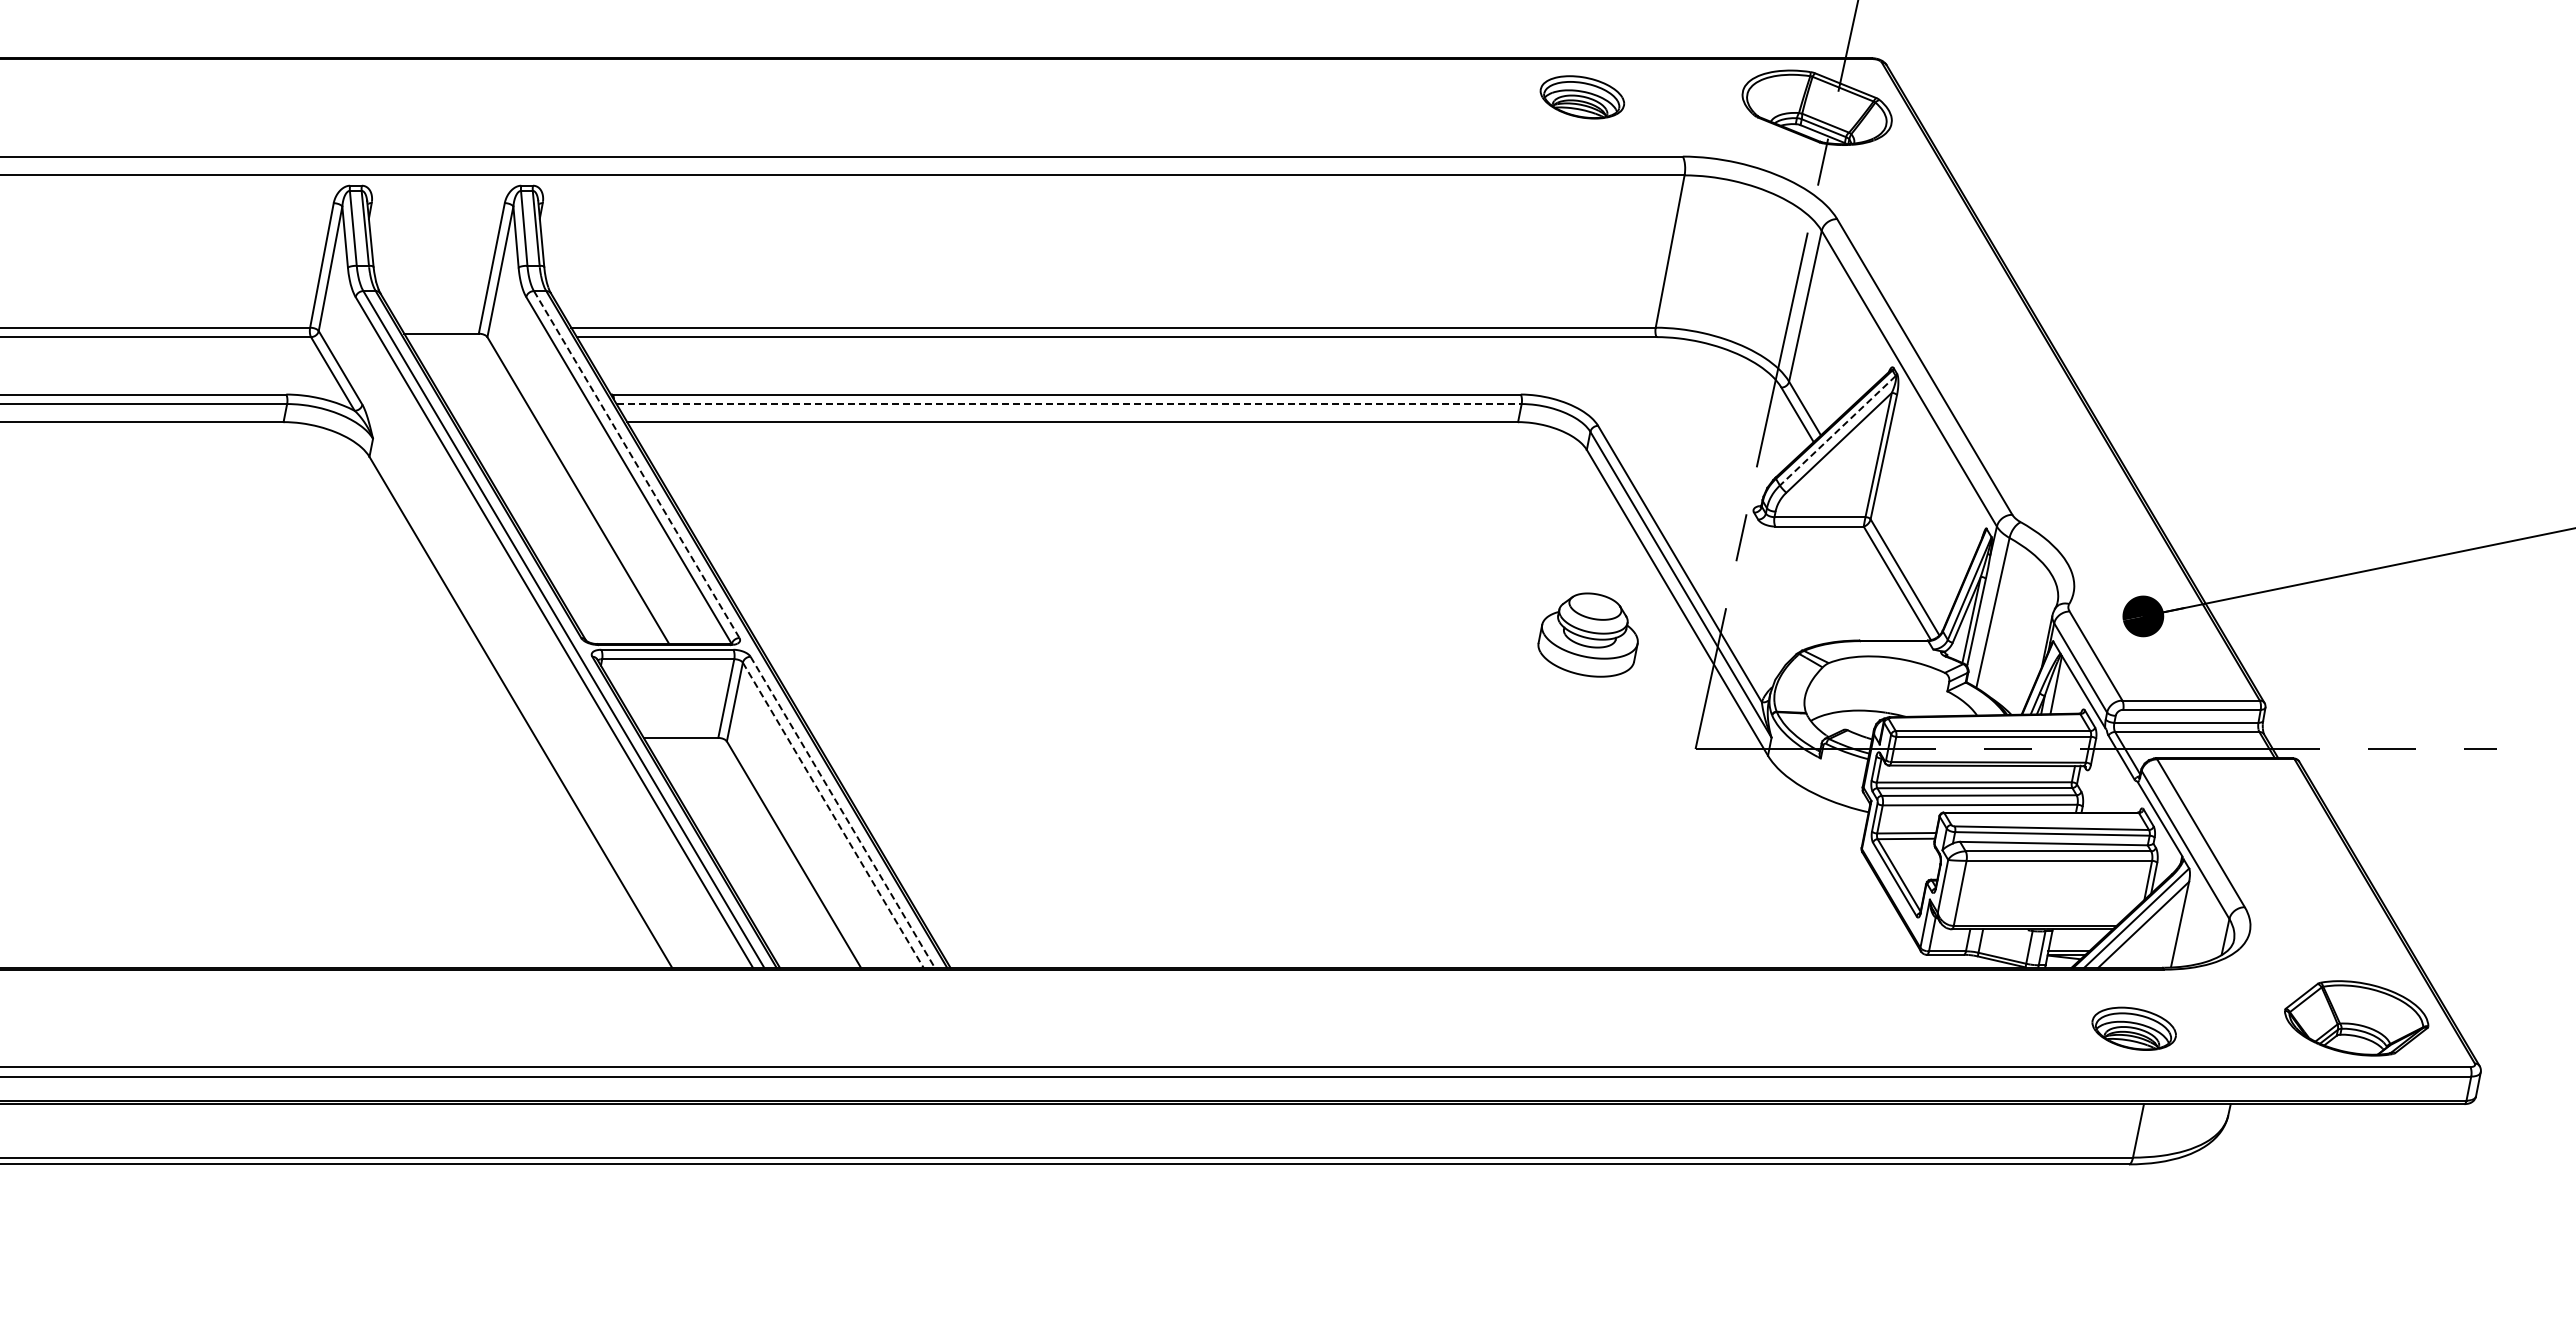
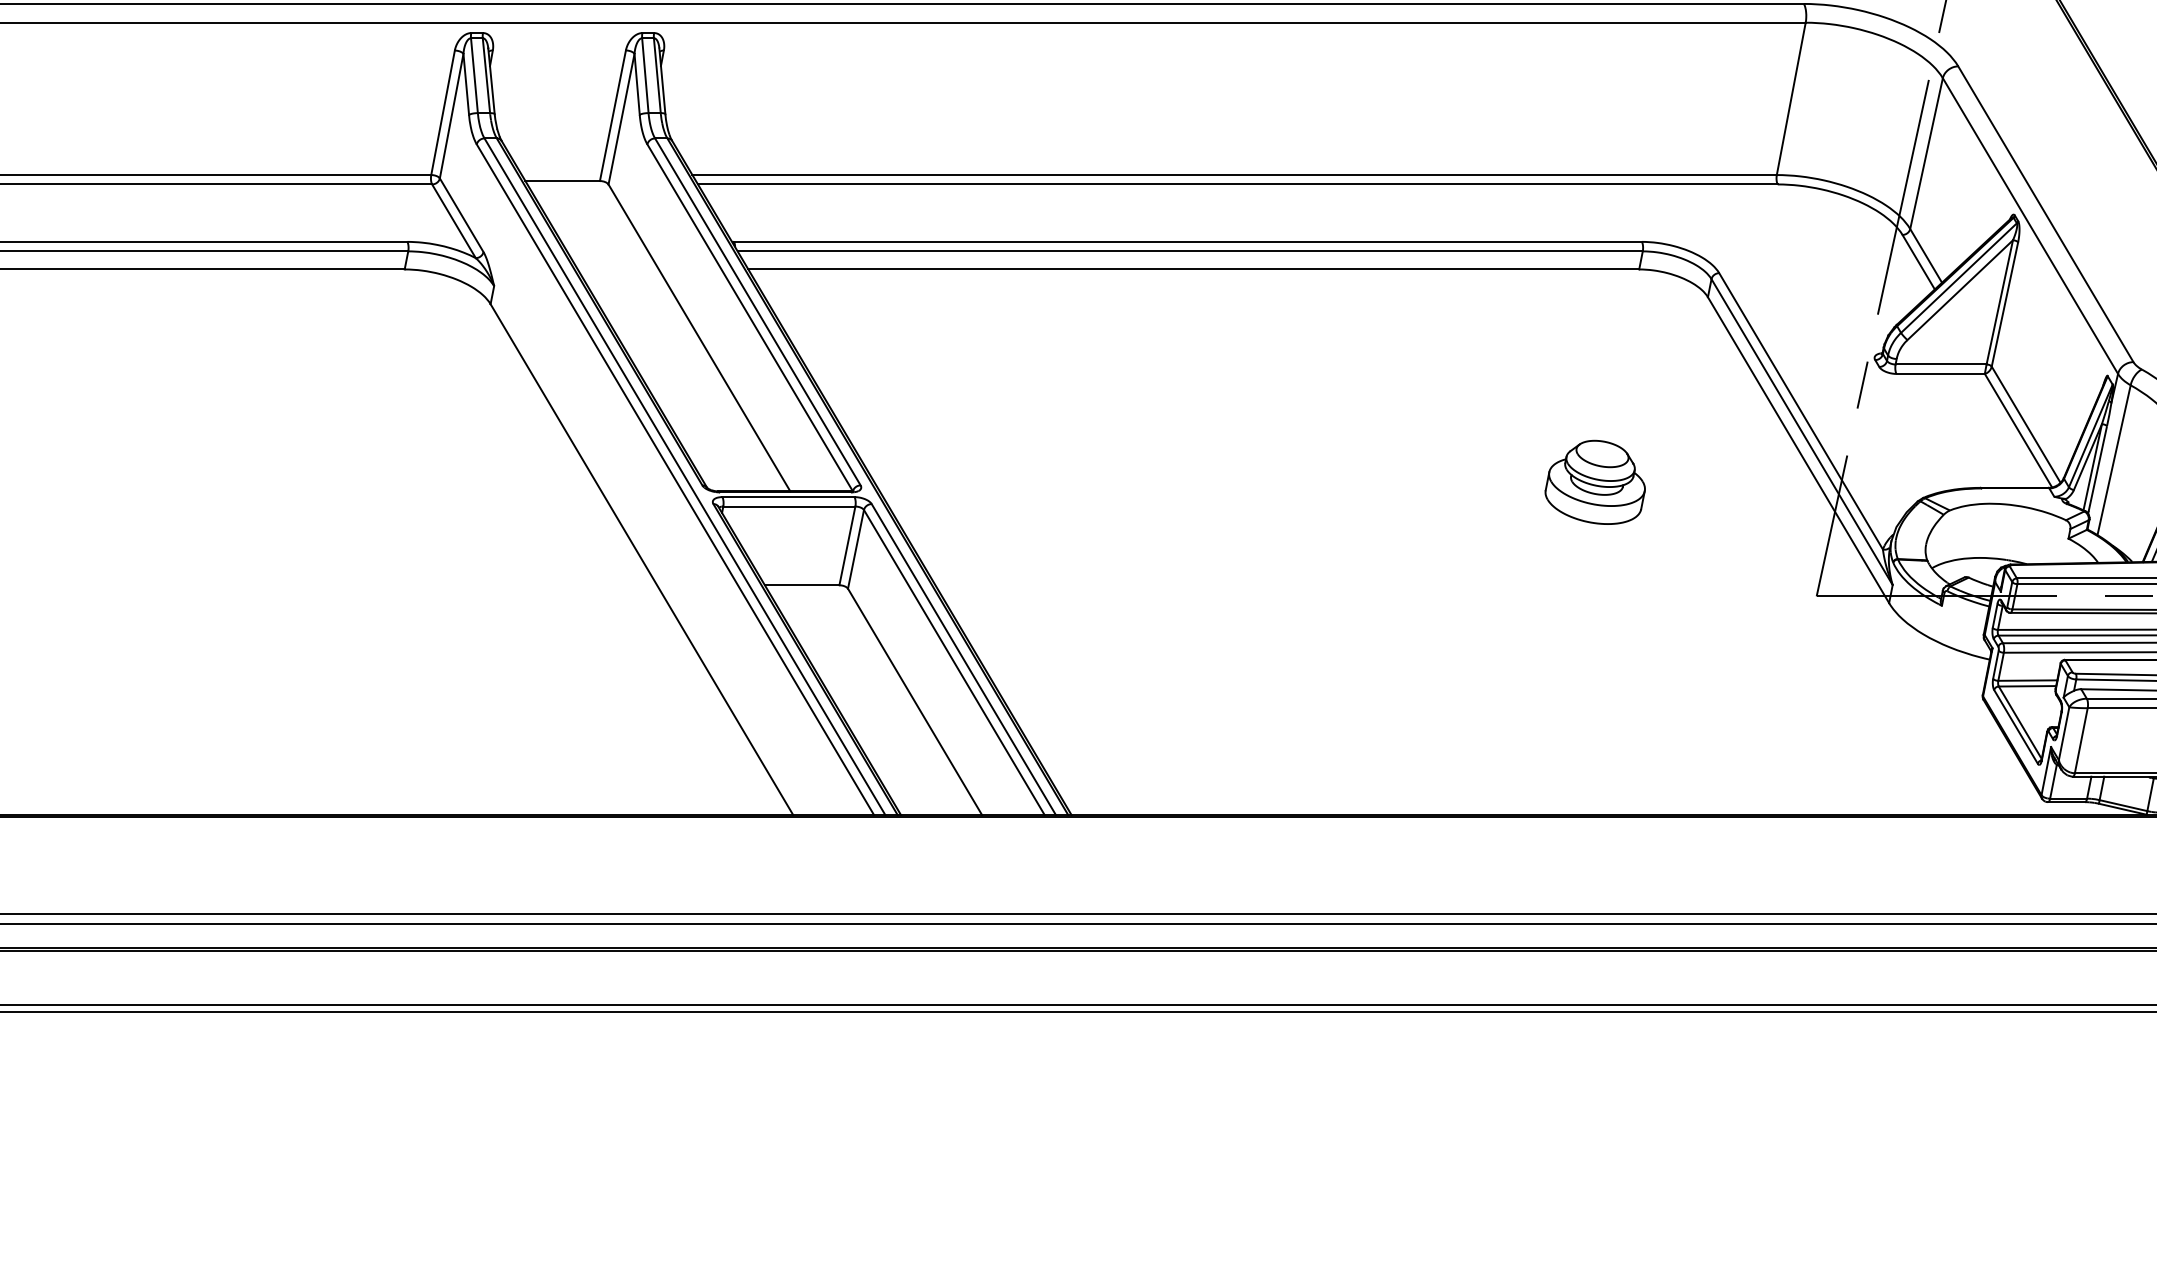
line: (1069, 404) -> (1190, 251), dashed -> solid
line: (1837, 430) -> (1958, 277), dashed -> solid
line: (636, 464) -> (757, 311), dashed -> solid
part: (1587, 634) -> (1594, 481), moved
line: (842, 812) -> (963, 659), dashed -> solid
line: (833, 815) -> (954, 662), dashed -> solid

